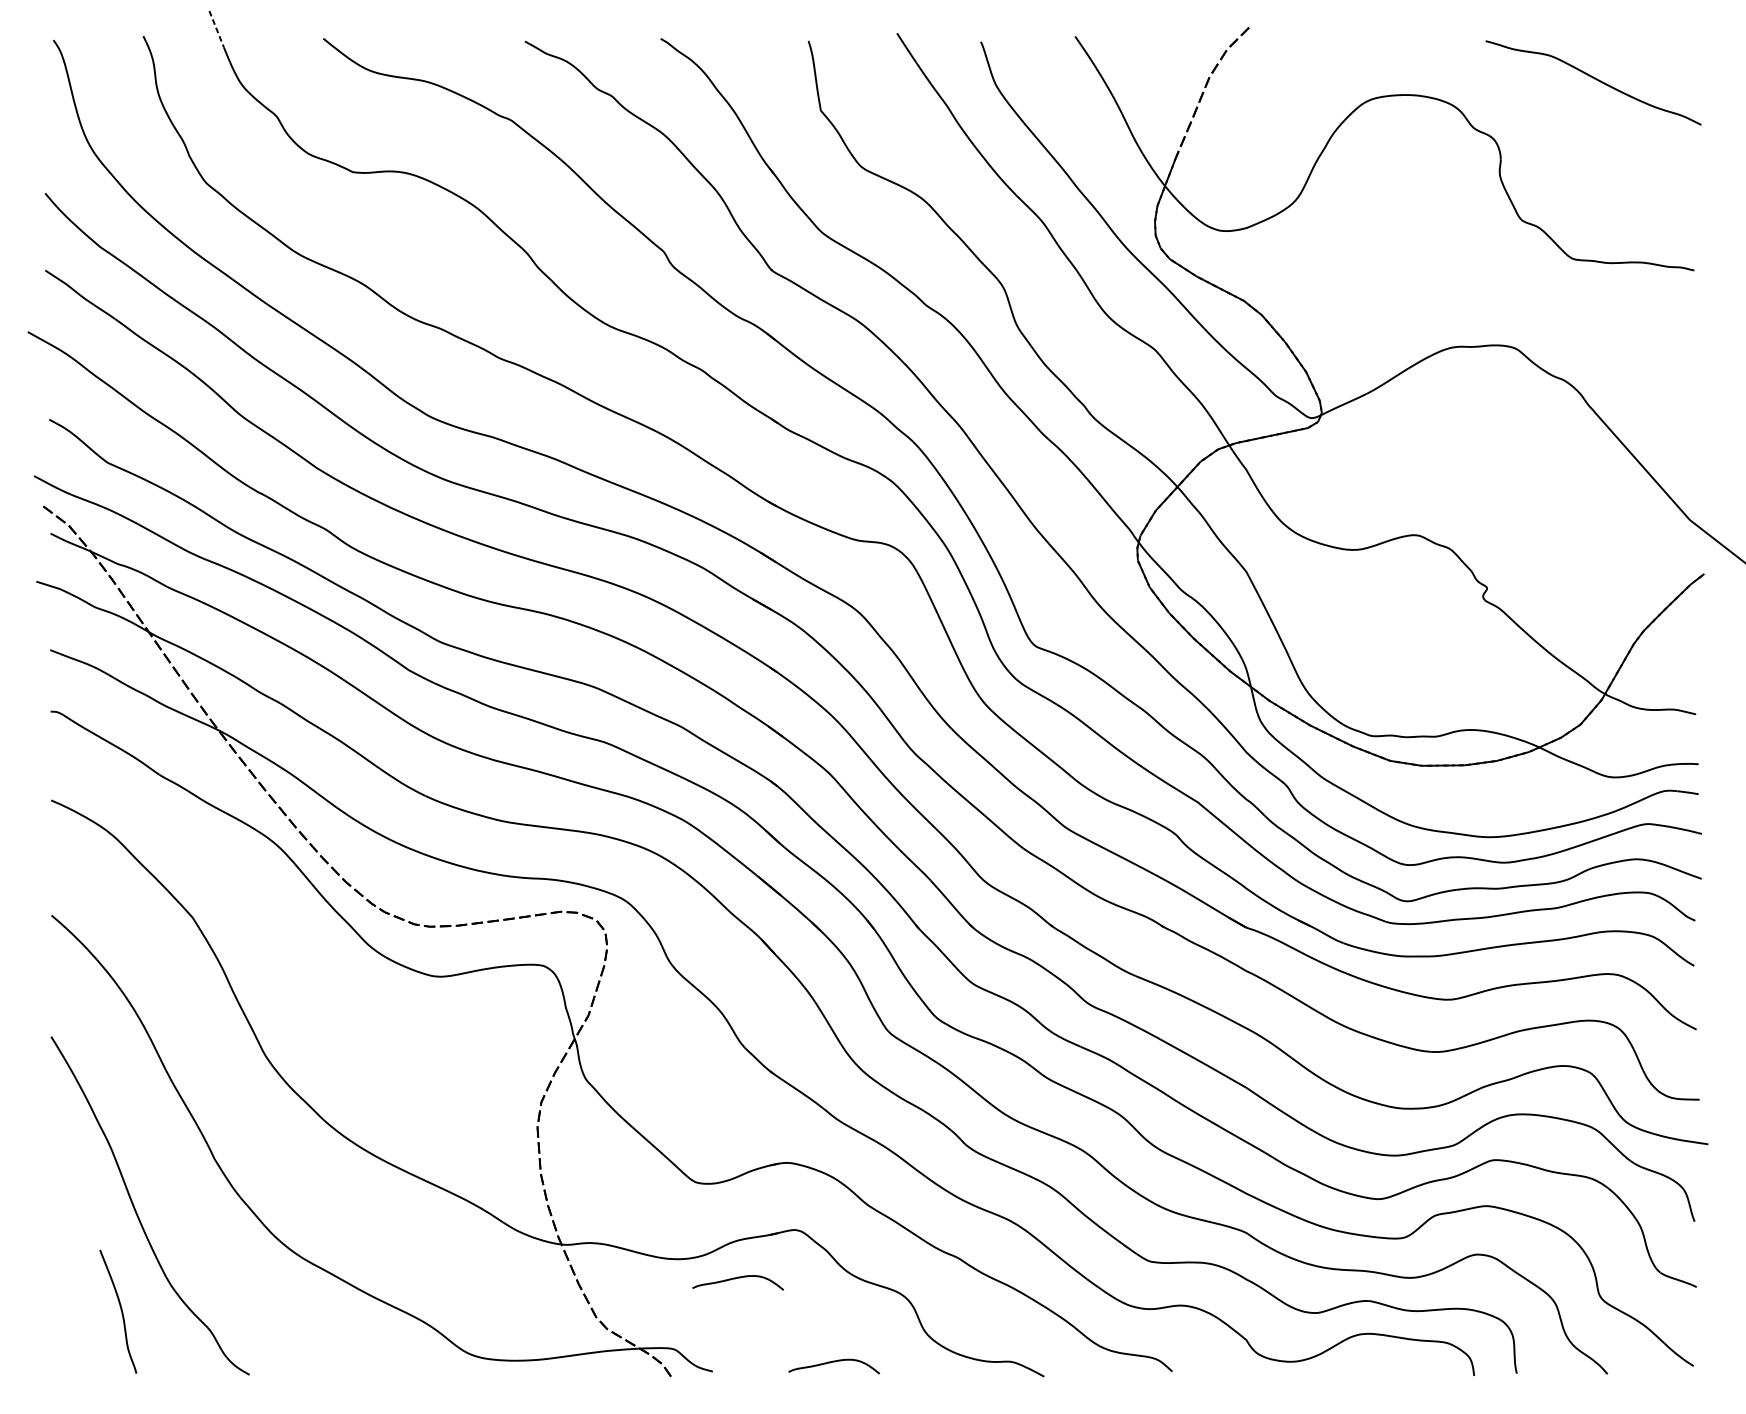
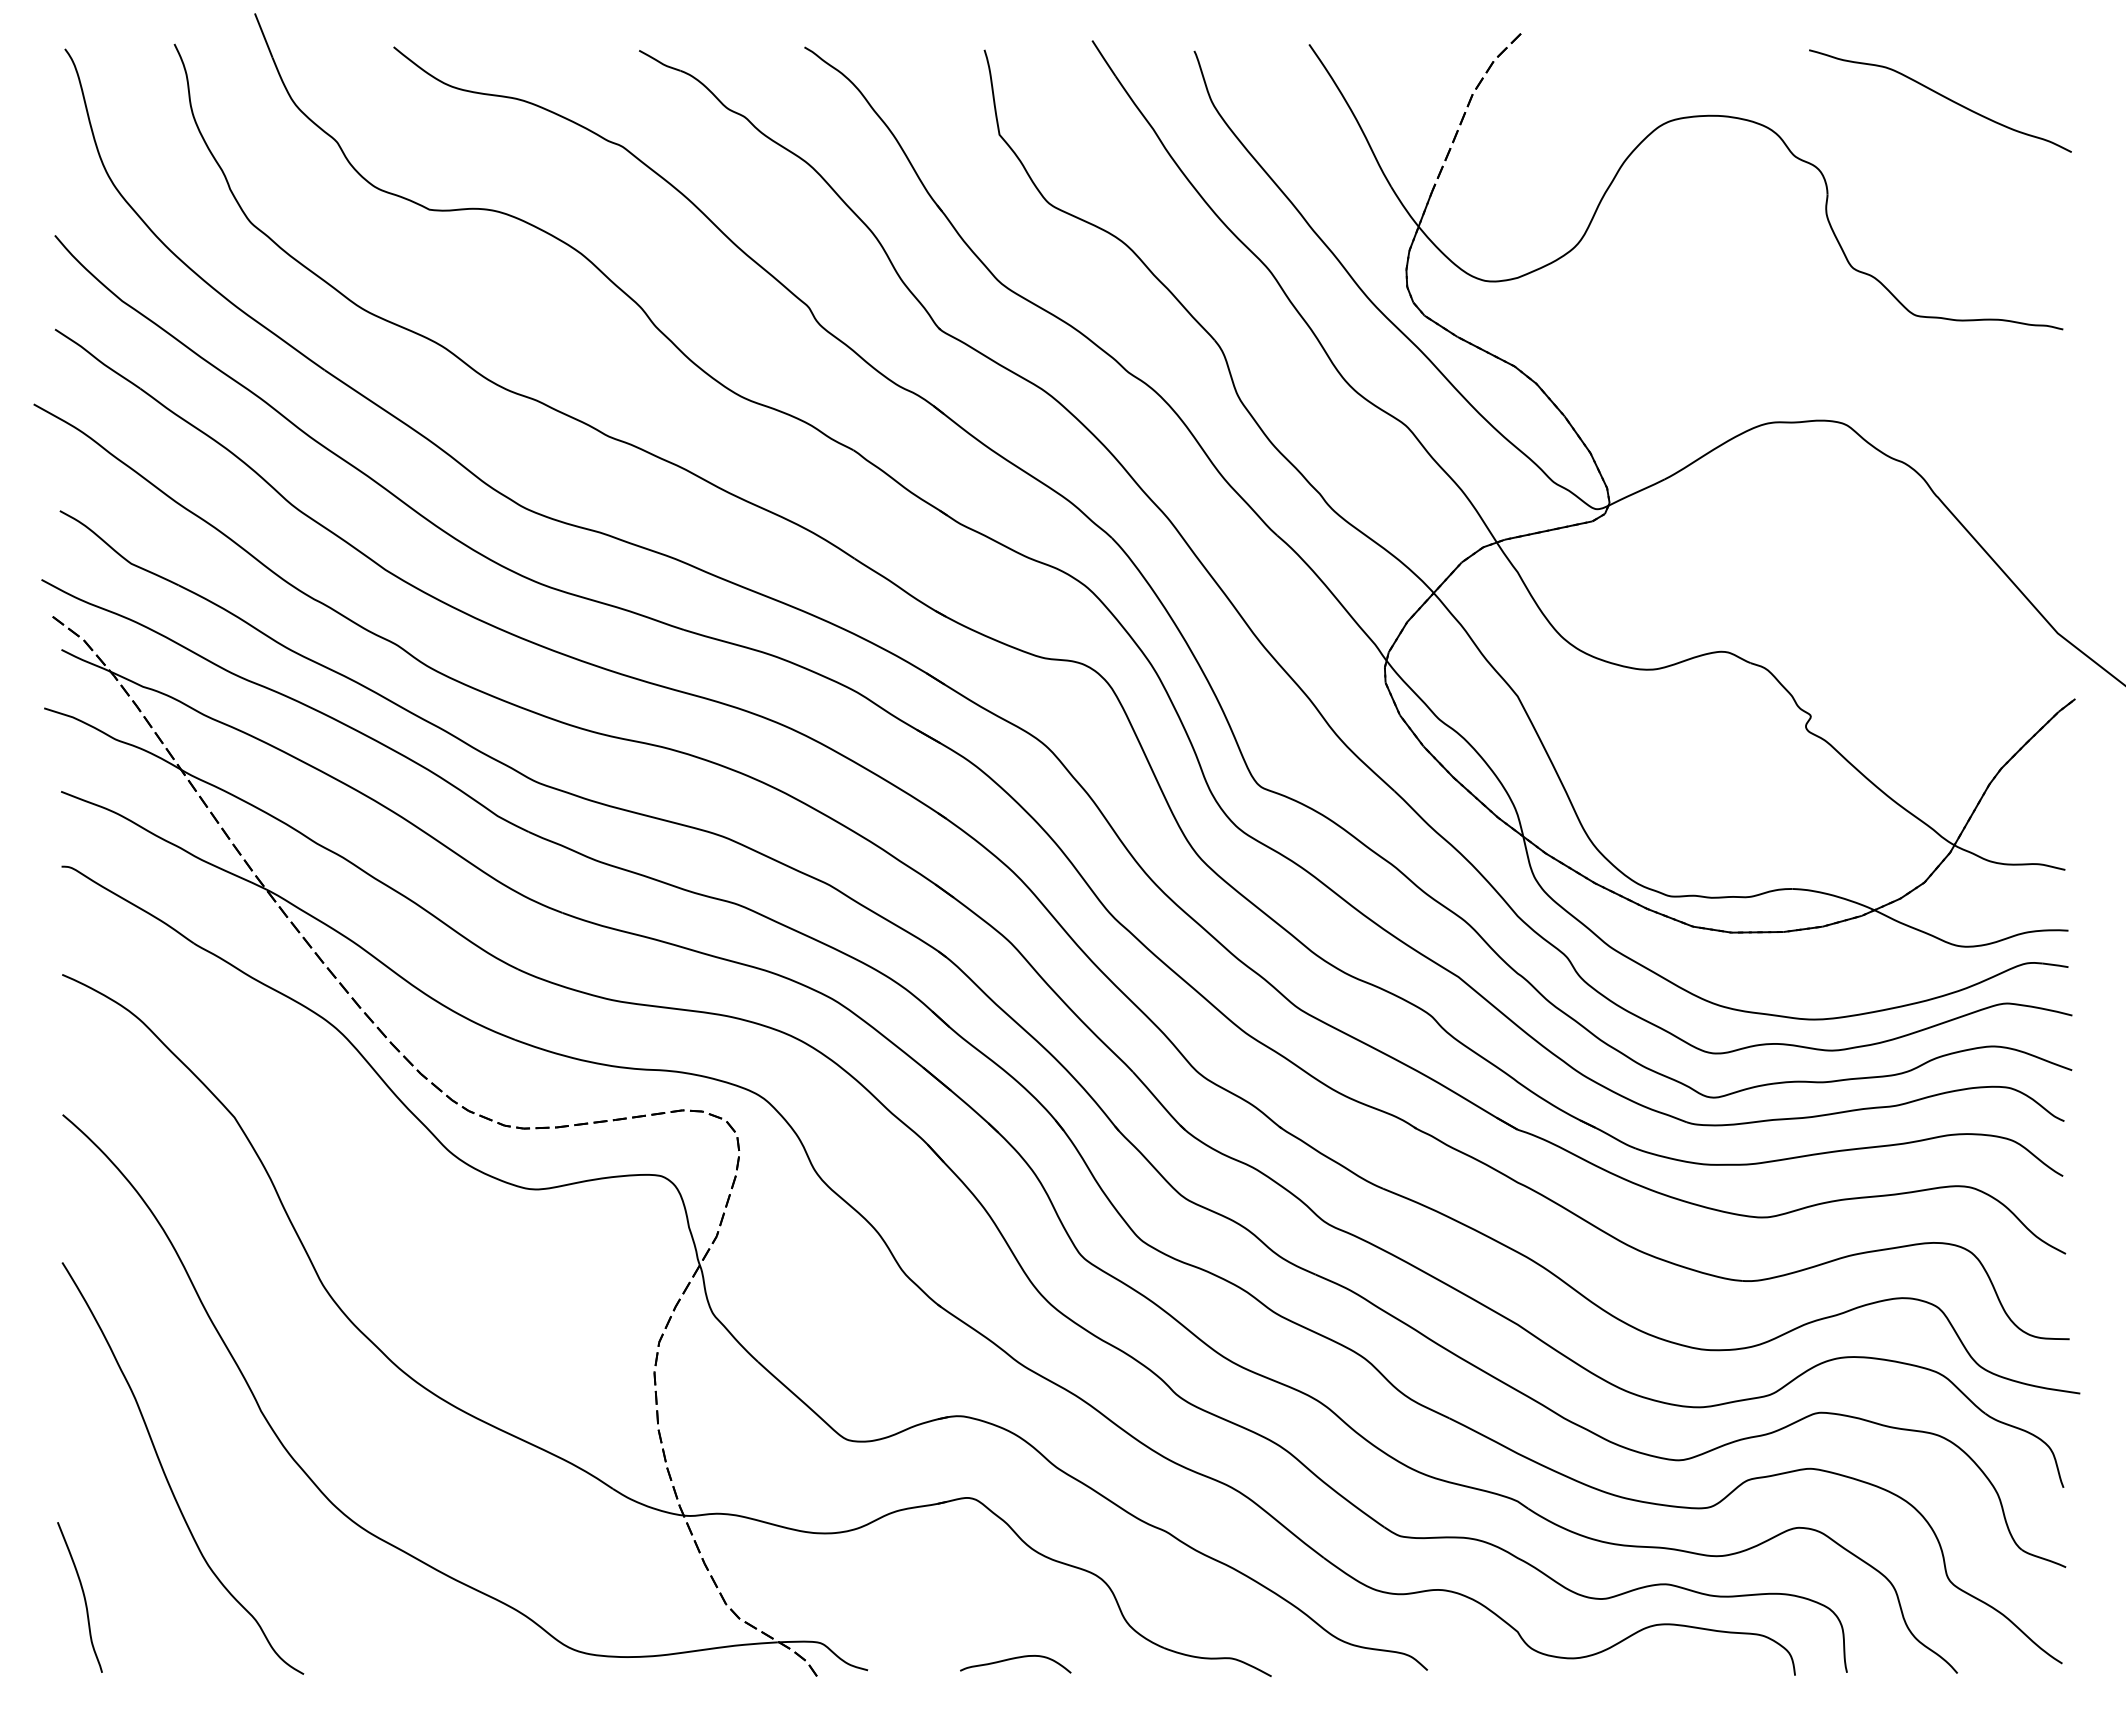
line: (216, 29) -> (263, 35), dashed -> solid
curve: (737, 1278) -> (897, 1557), removed
curve: (121, 1311) -> (83, 1597), moved

